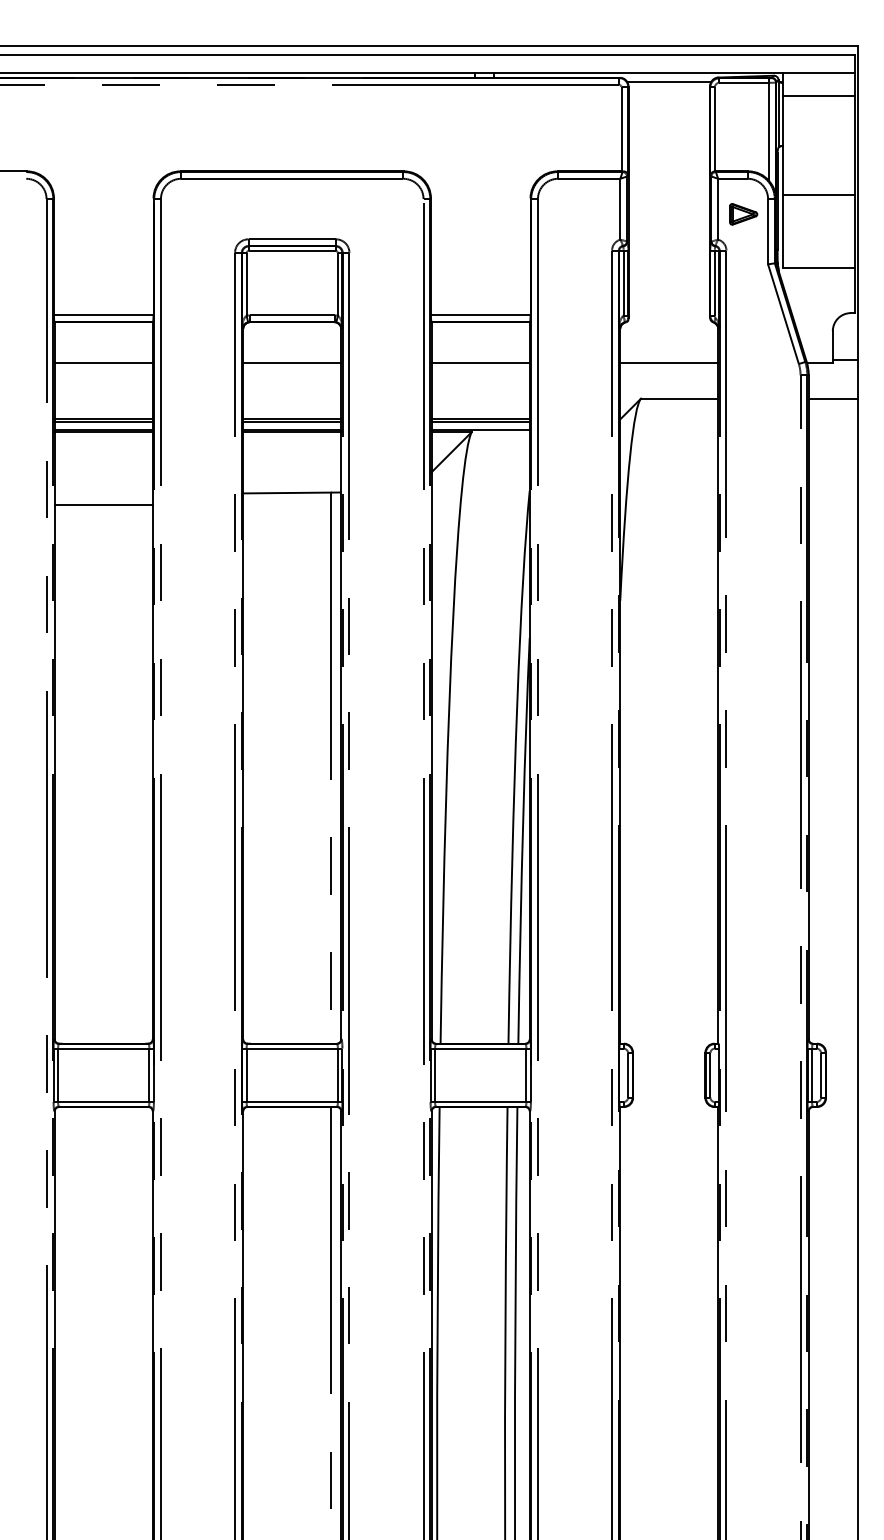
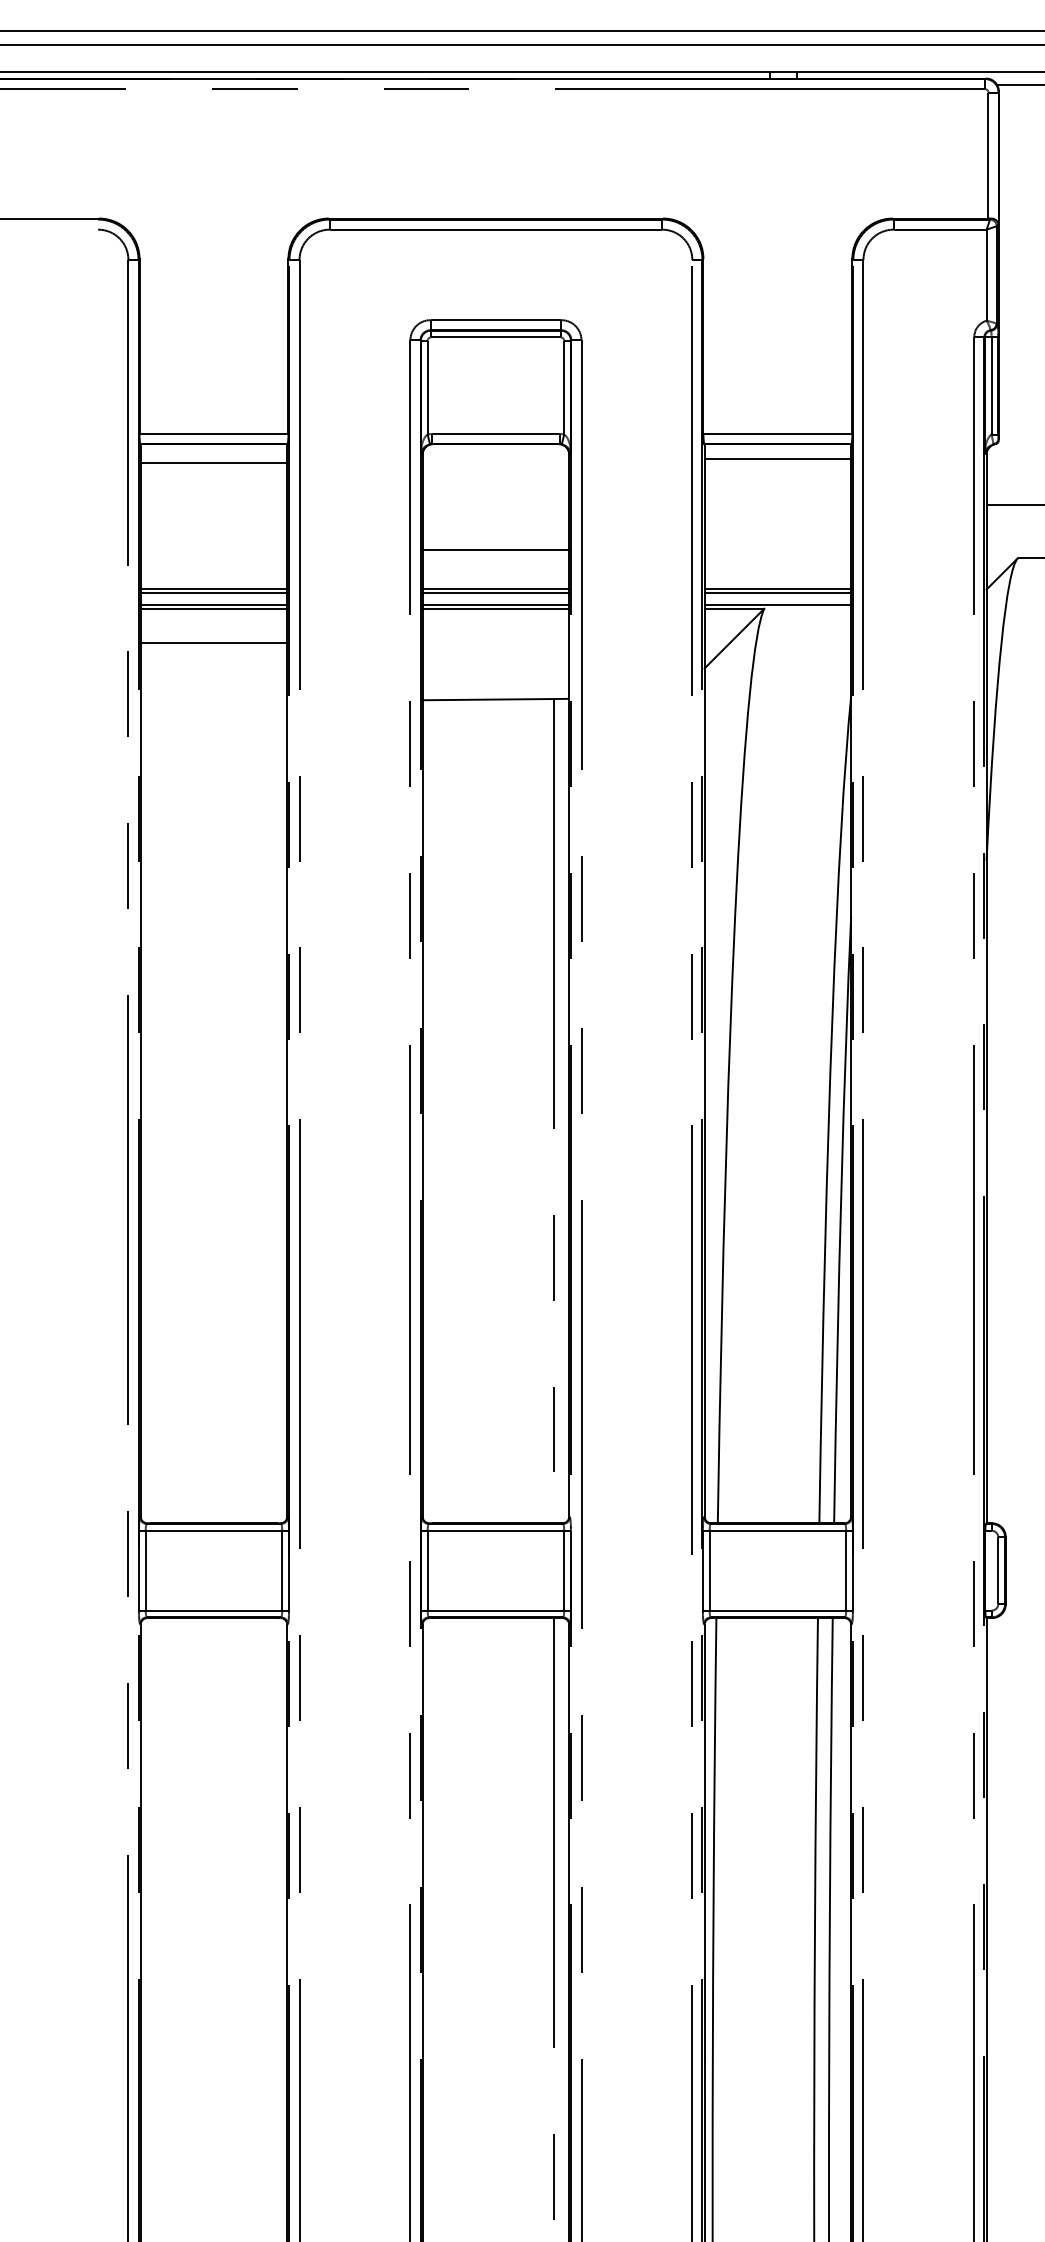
line: (103, 362) -> (213, 462), moved
line: (292, 362) -> (496, 549), moved
line: (480, 362) -> (777, 458), moved
line: (103, 505) -> (213, 643), moved

